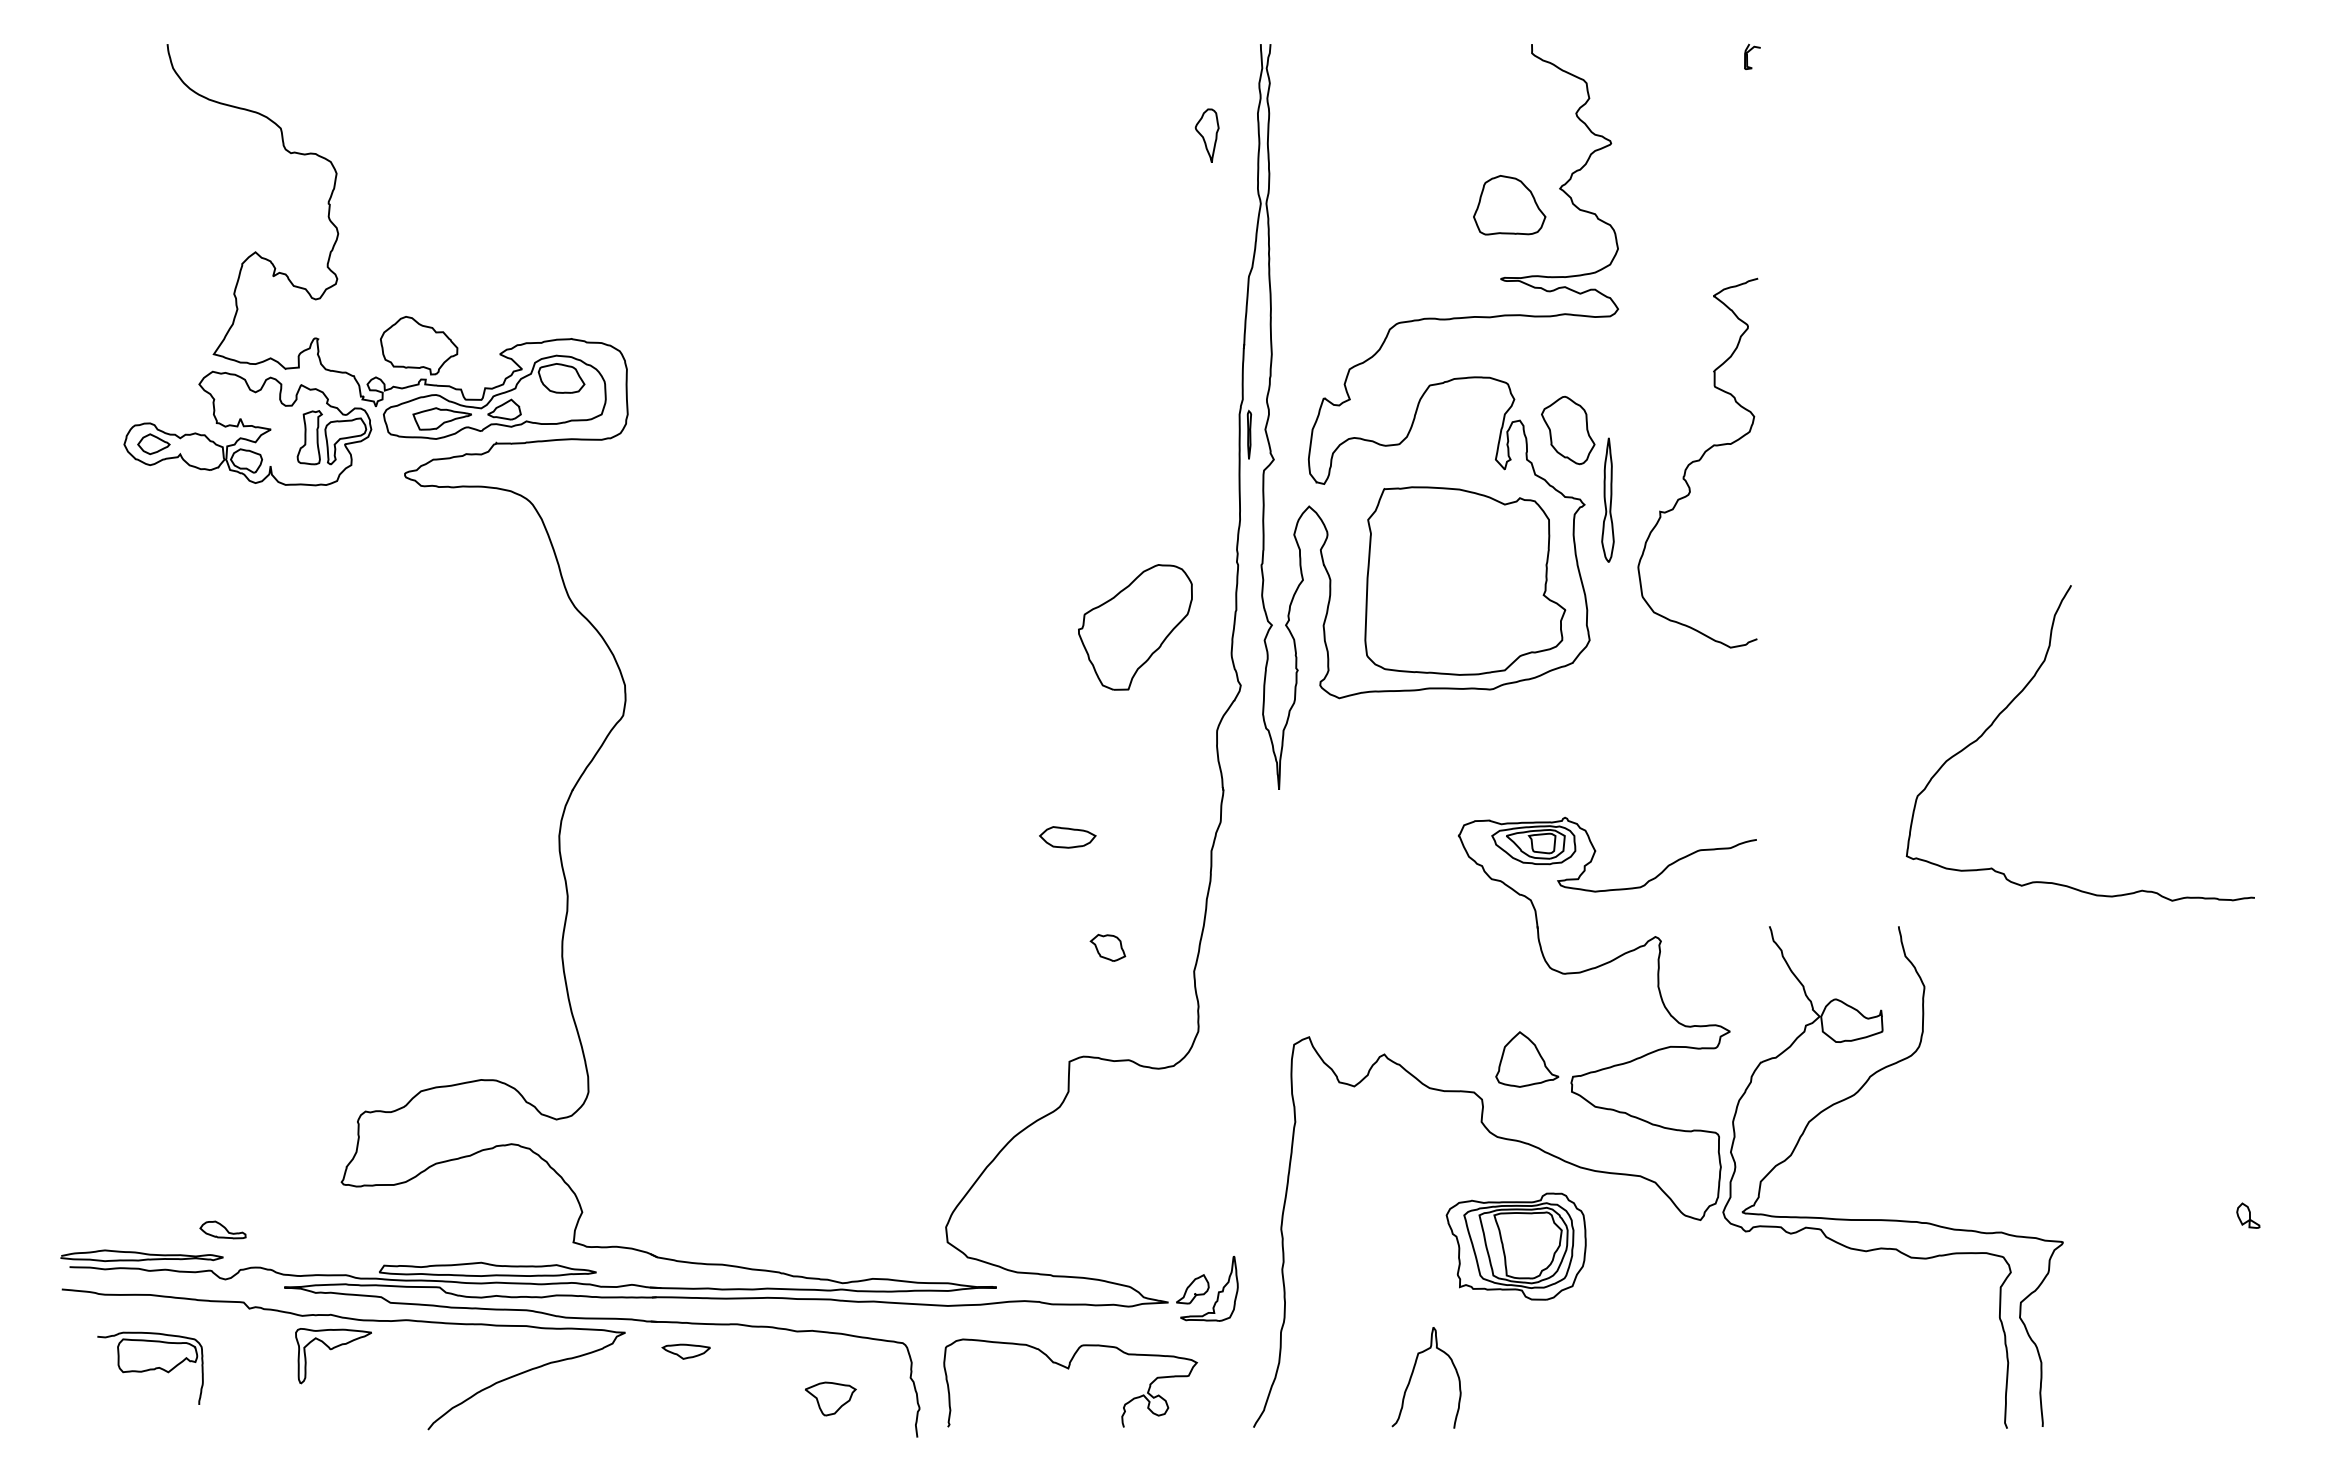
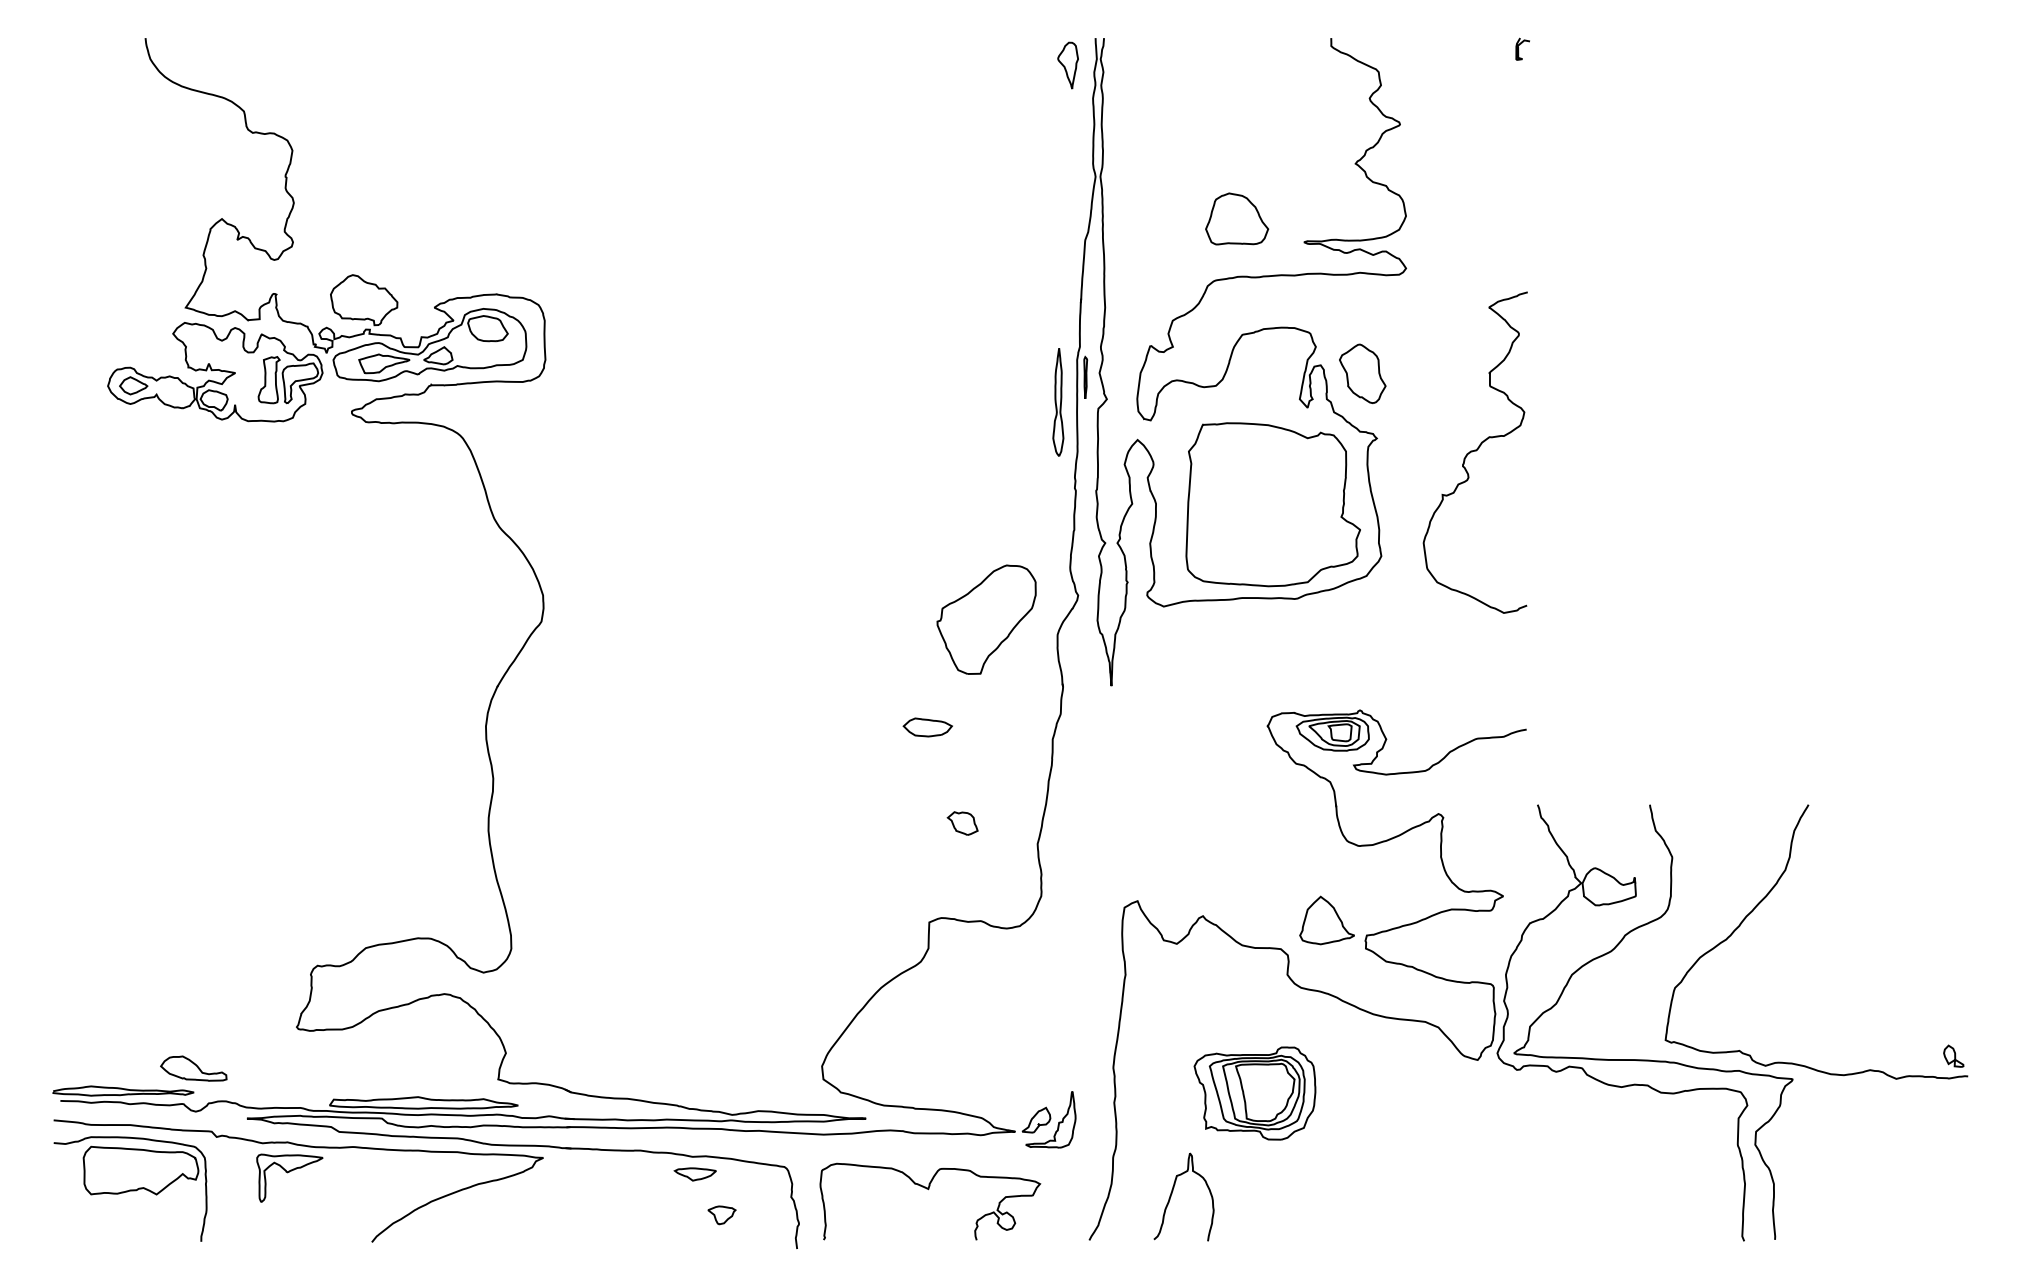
part: (1206, 135) -> (1067, 65), moved
part: (1509, 205) -> (1236, 219), moved
curve: (1697, 461) -> (1475, 451), moved
part: (1607, 499) -> (1057, 401), moved
part: (1135, 627) -> (986, 619), moved
curve: (2025, 688) -> (1768, 894), moved
part: (222, 1229) -> (193, 1068), size x1.67
part: (1515, 1246) -> (1254, 1093), moved
part: (685, 1351) -> (694, 1174), moved
part: (150, 1368) -> (130, 1189), size x1.67
curve: (1413, 1373) -> (1172, 1193), moved
part: (830, 1398) -> (721, 1215), size x0.62

